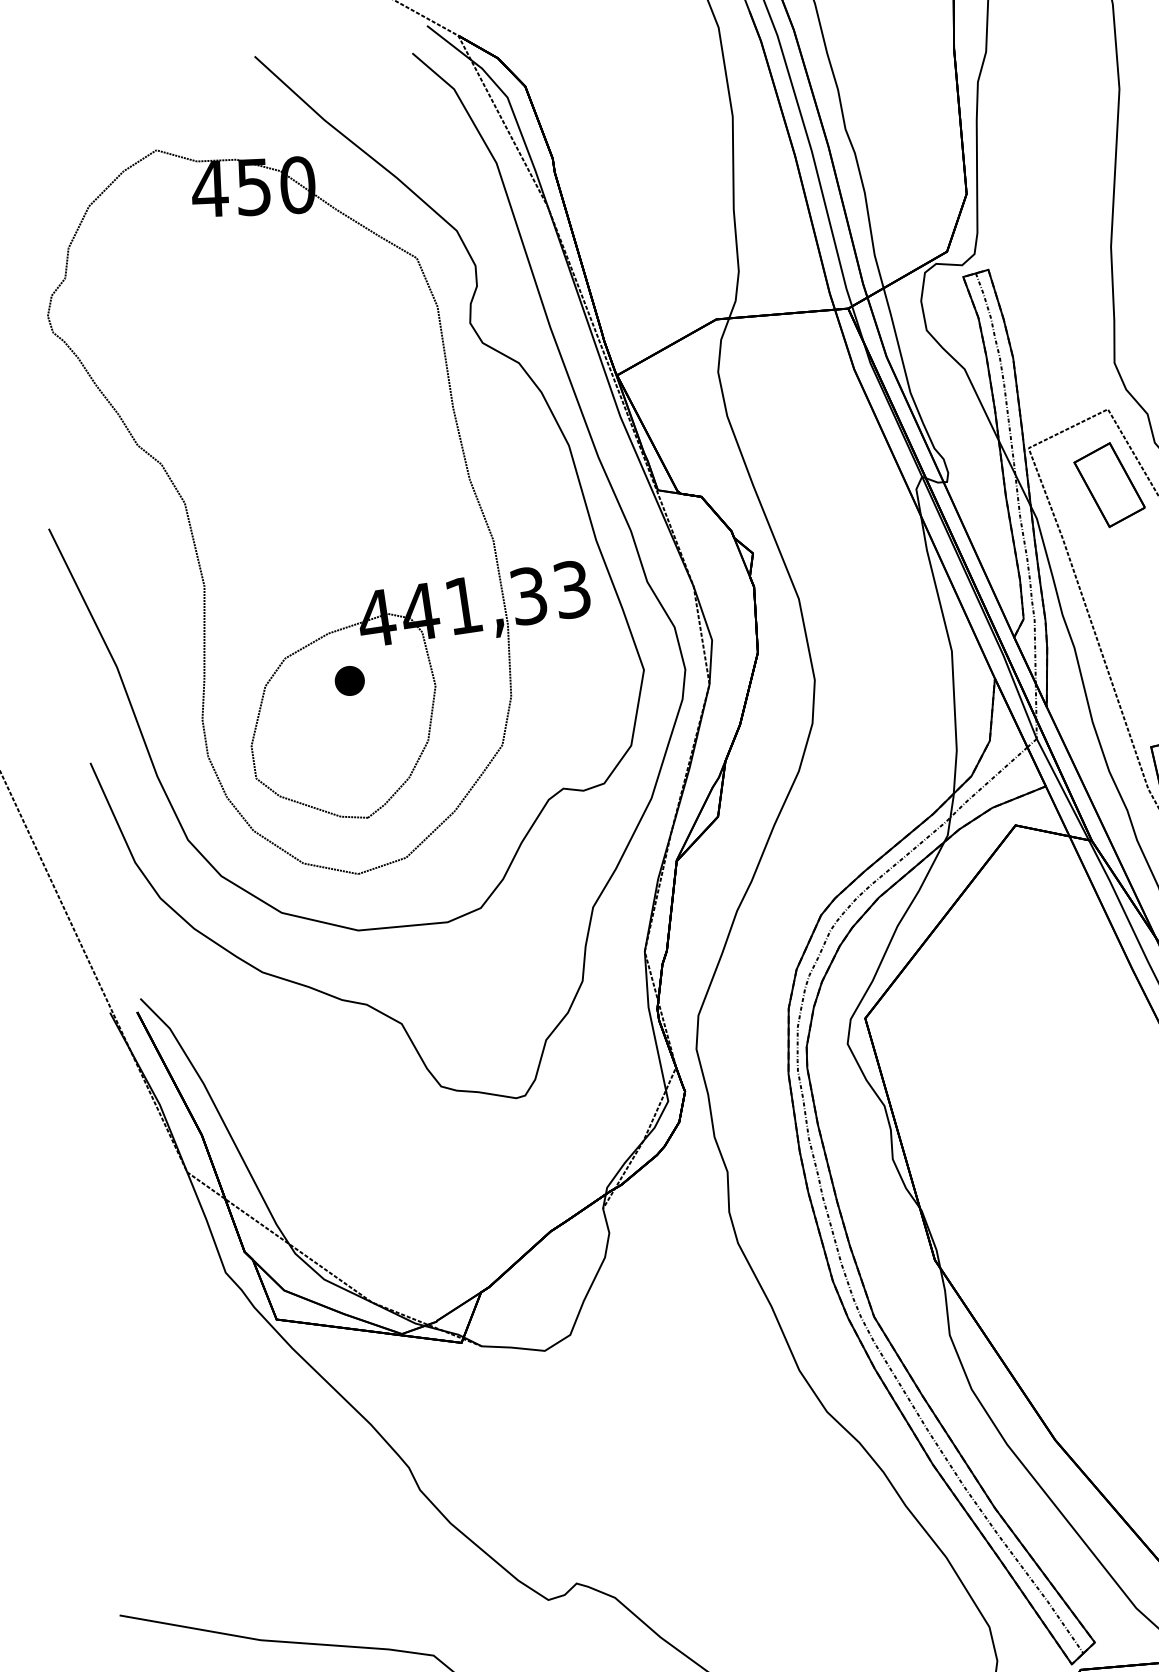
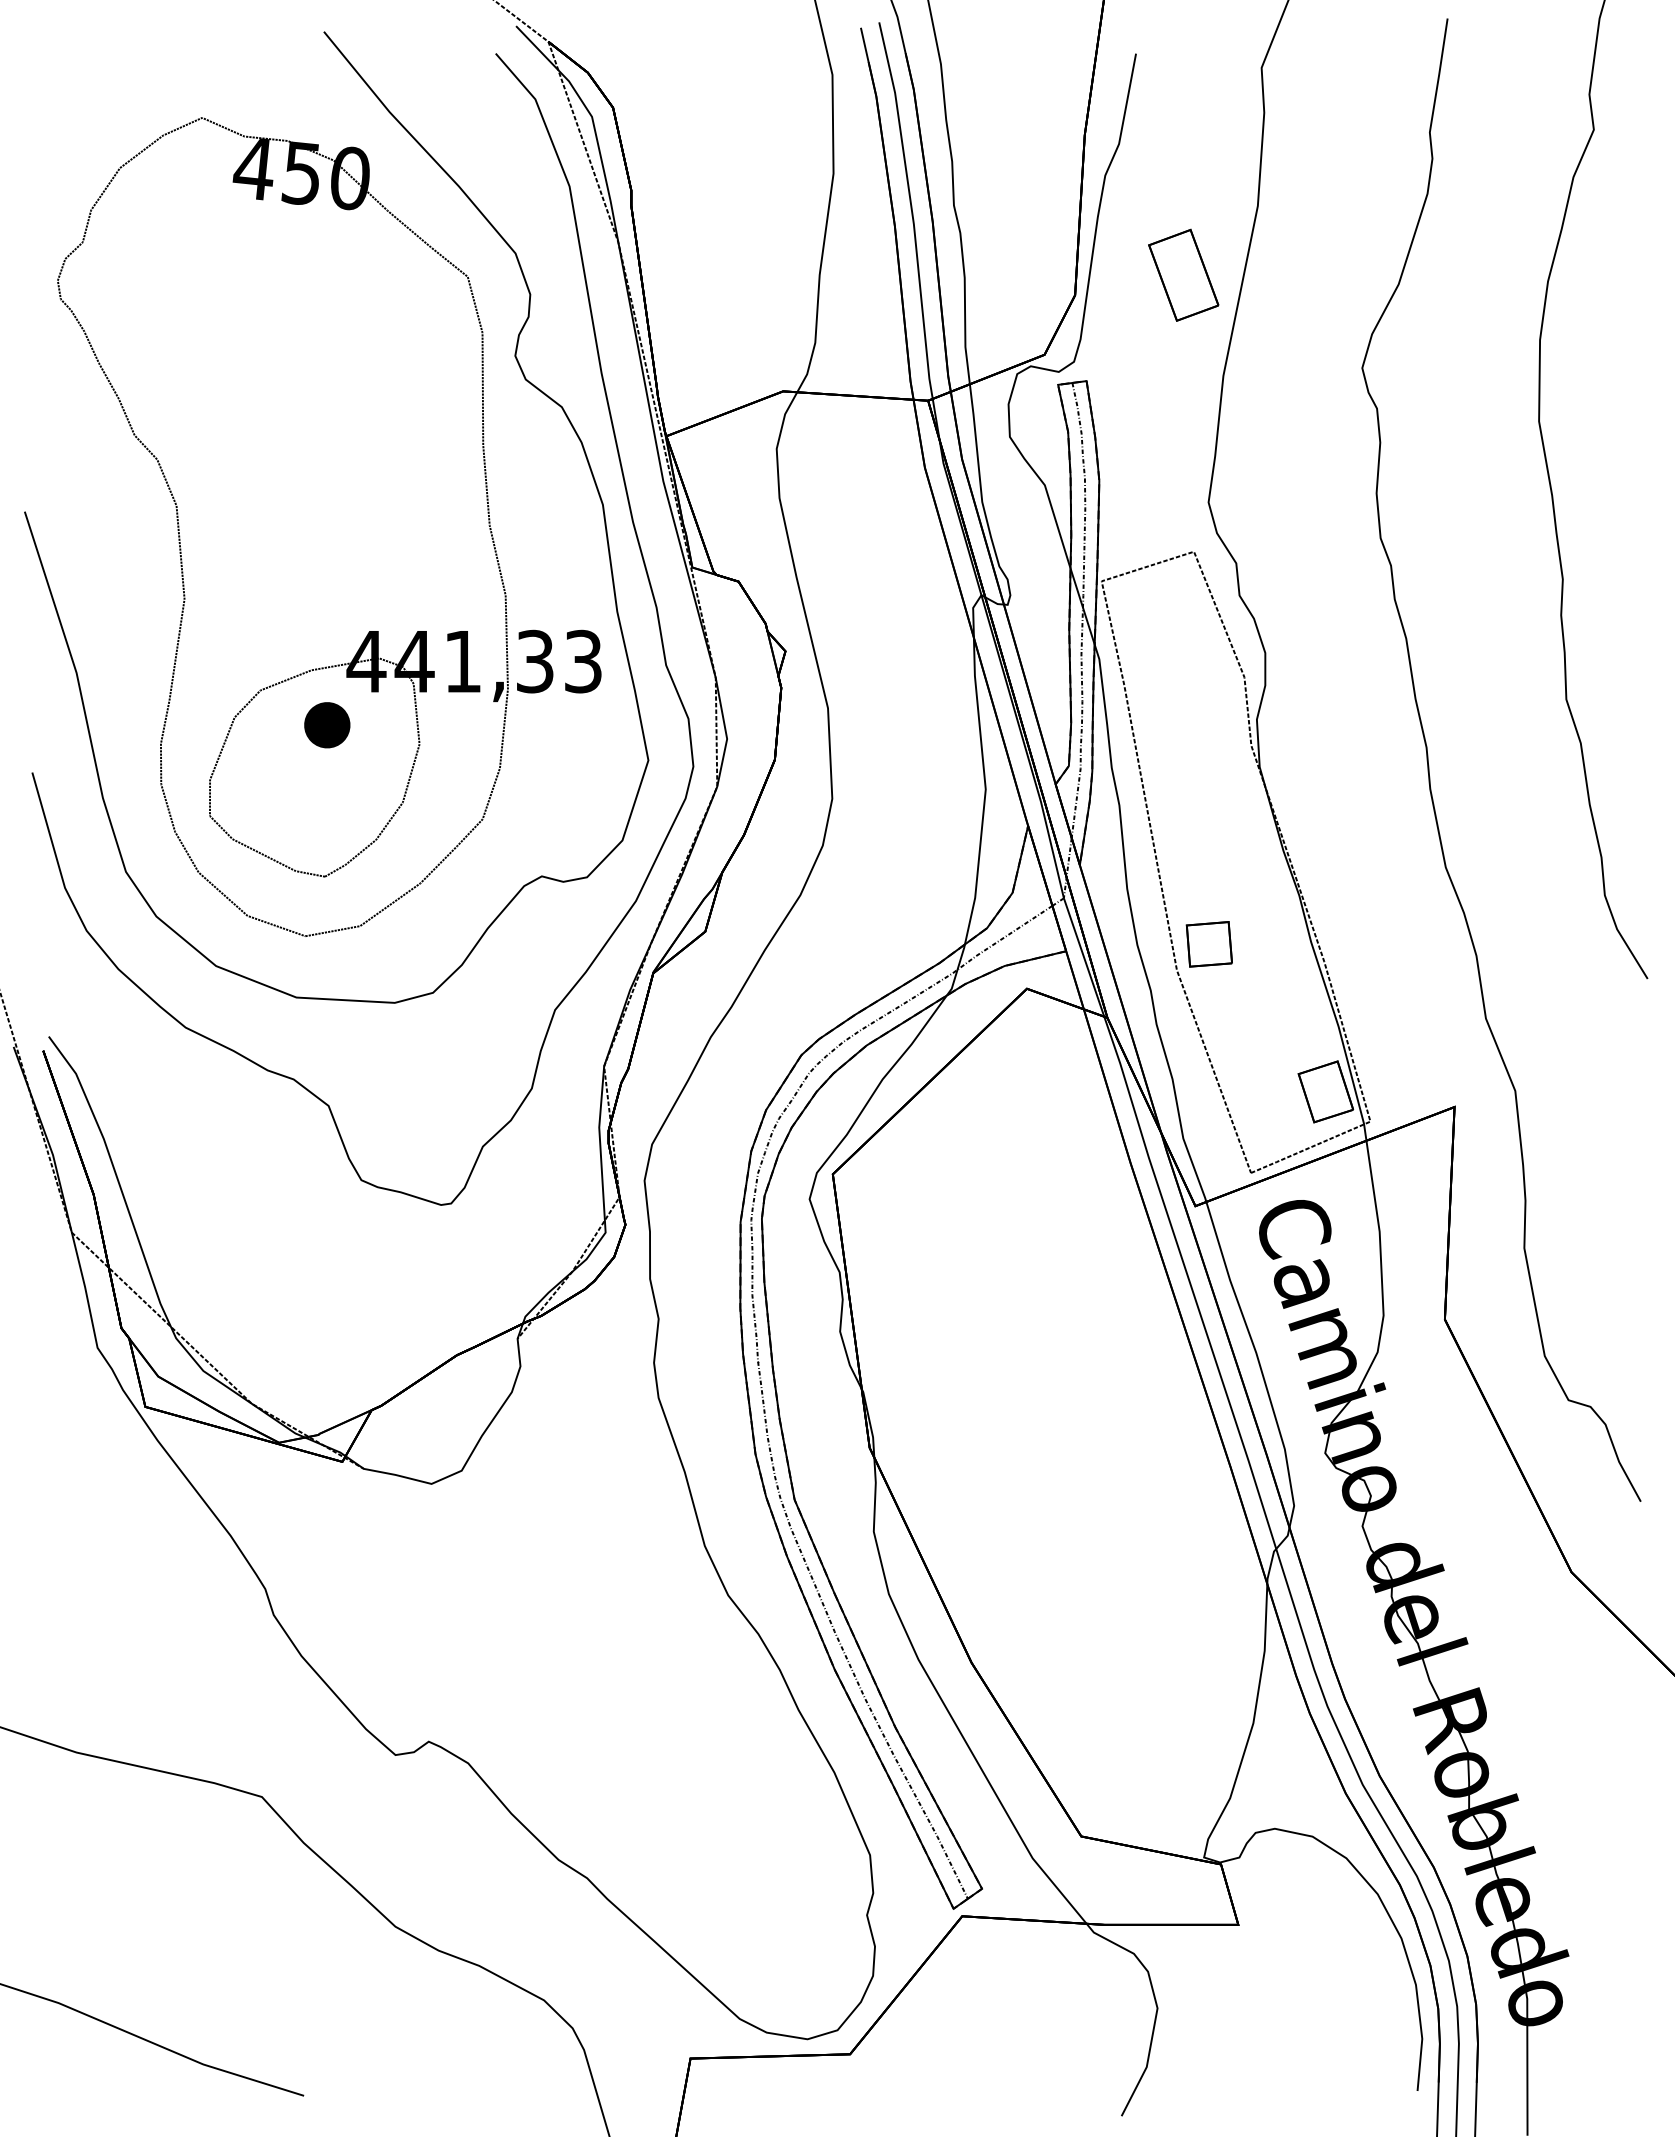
part: (1109, 484) -> (1183, 274), moved
part: (349, 680) -> (326, 724), size x1.4

